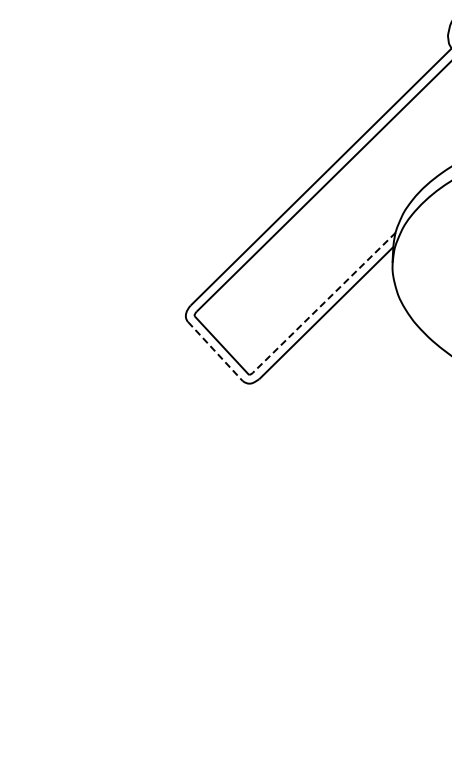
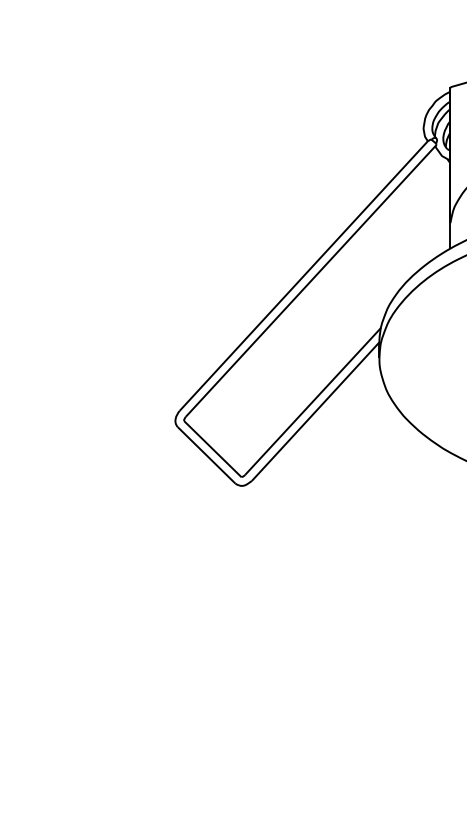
line: (323, 302) -> (312, 401), dashed -> solid
line: (215, 351) -> (206, 455), dashed -> solid

